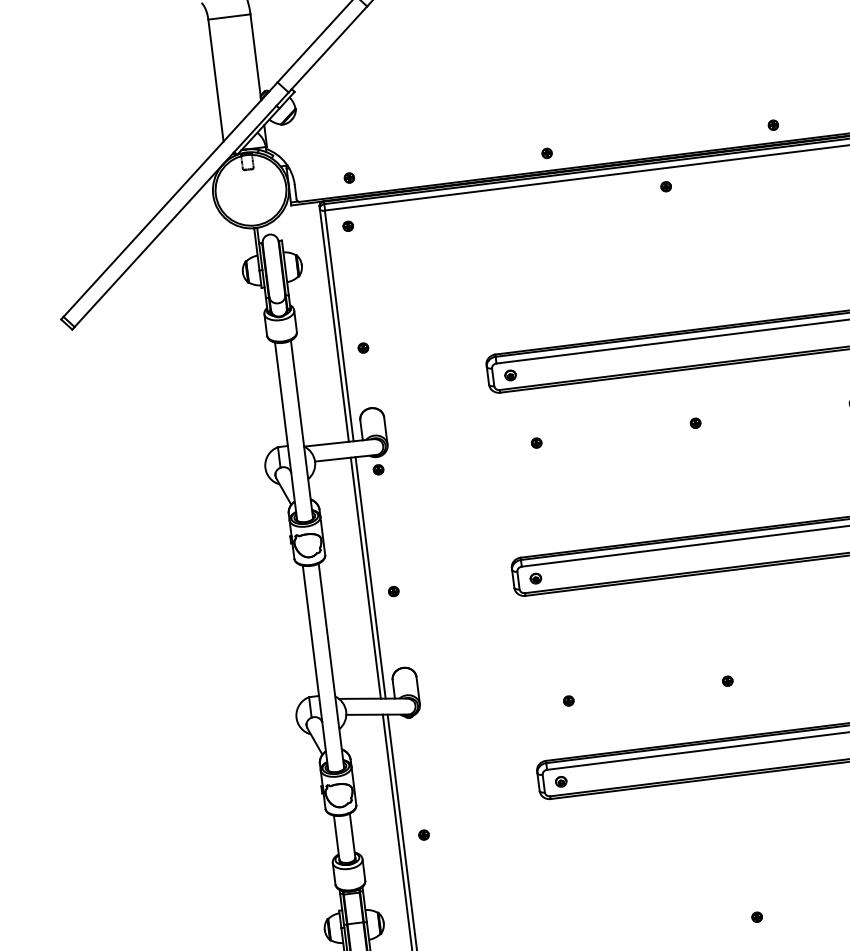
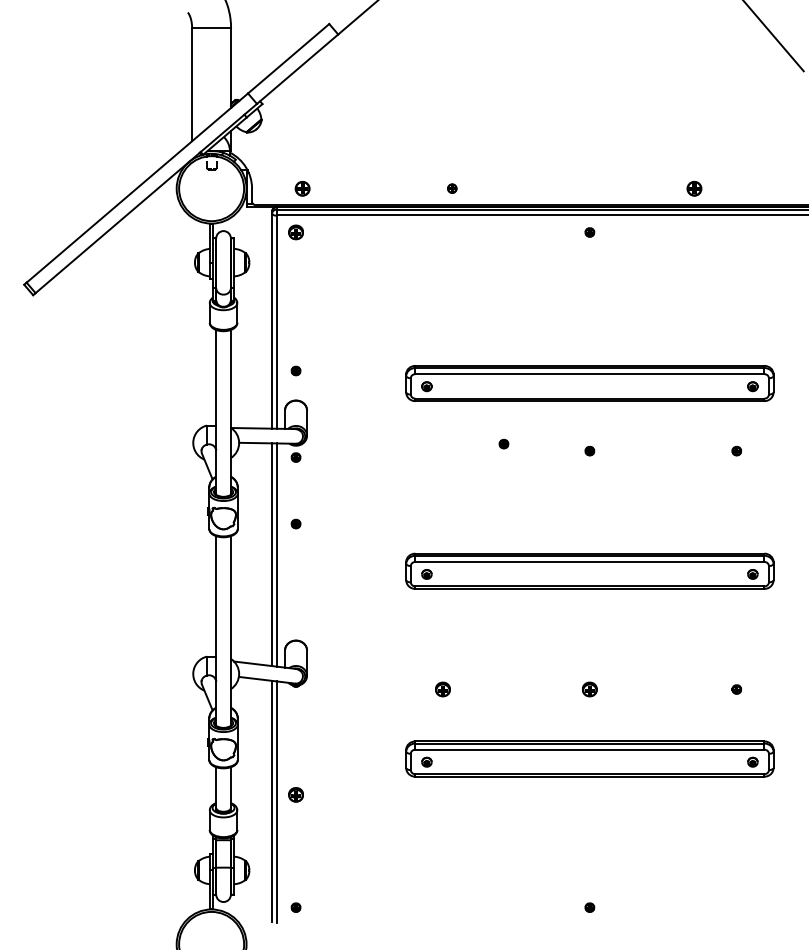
part: (773, 125) -> (694, 188), size x1.6
part: (547, 153) -> (452, 188), moved
part: (349, 177) -> (302, 188), size x1.6
part: (347, 226) -> (295, 232), size x1.6
part: (362, 347) -> (295, 370), moved
part: (536, 443) -> (503, 444), moved
part: (393, 591) -> (295, 523), moved
part: (727, 681) -> (589, 689), size x1.6
part: (568, 701) -> (442, 689), size x1.6
part: (423, 835) -> (295, 795), size x1.6

